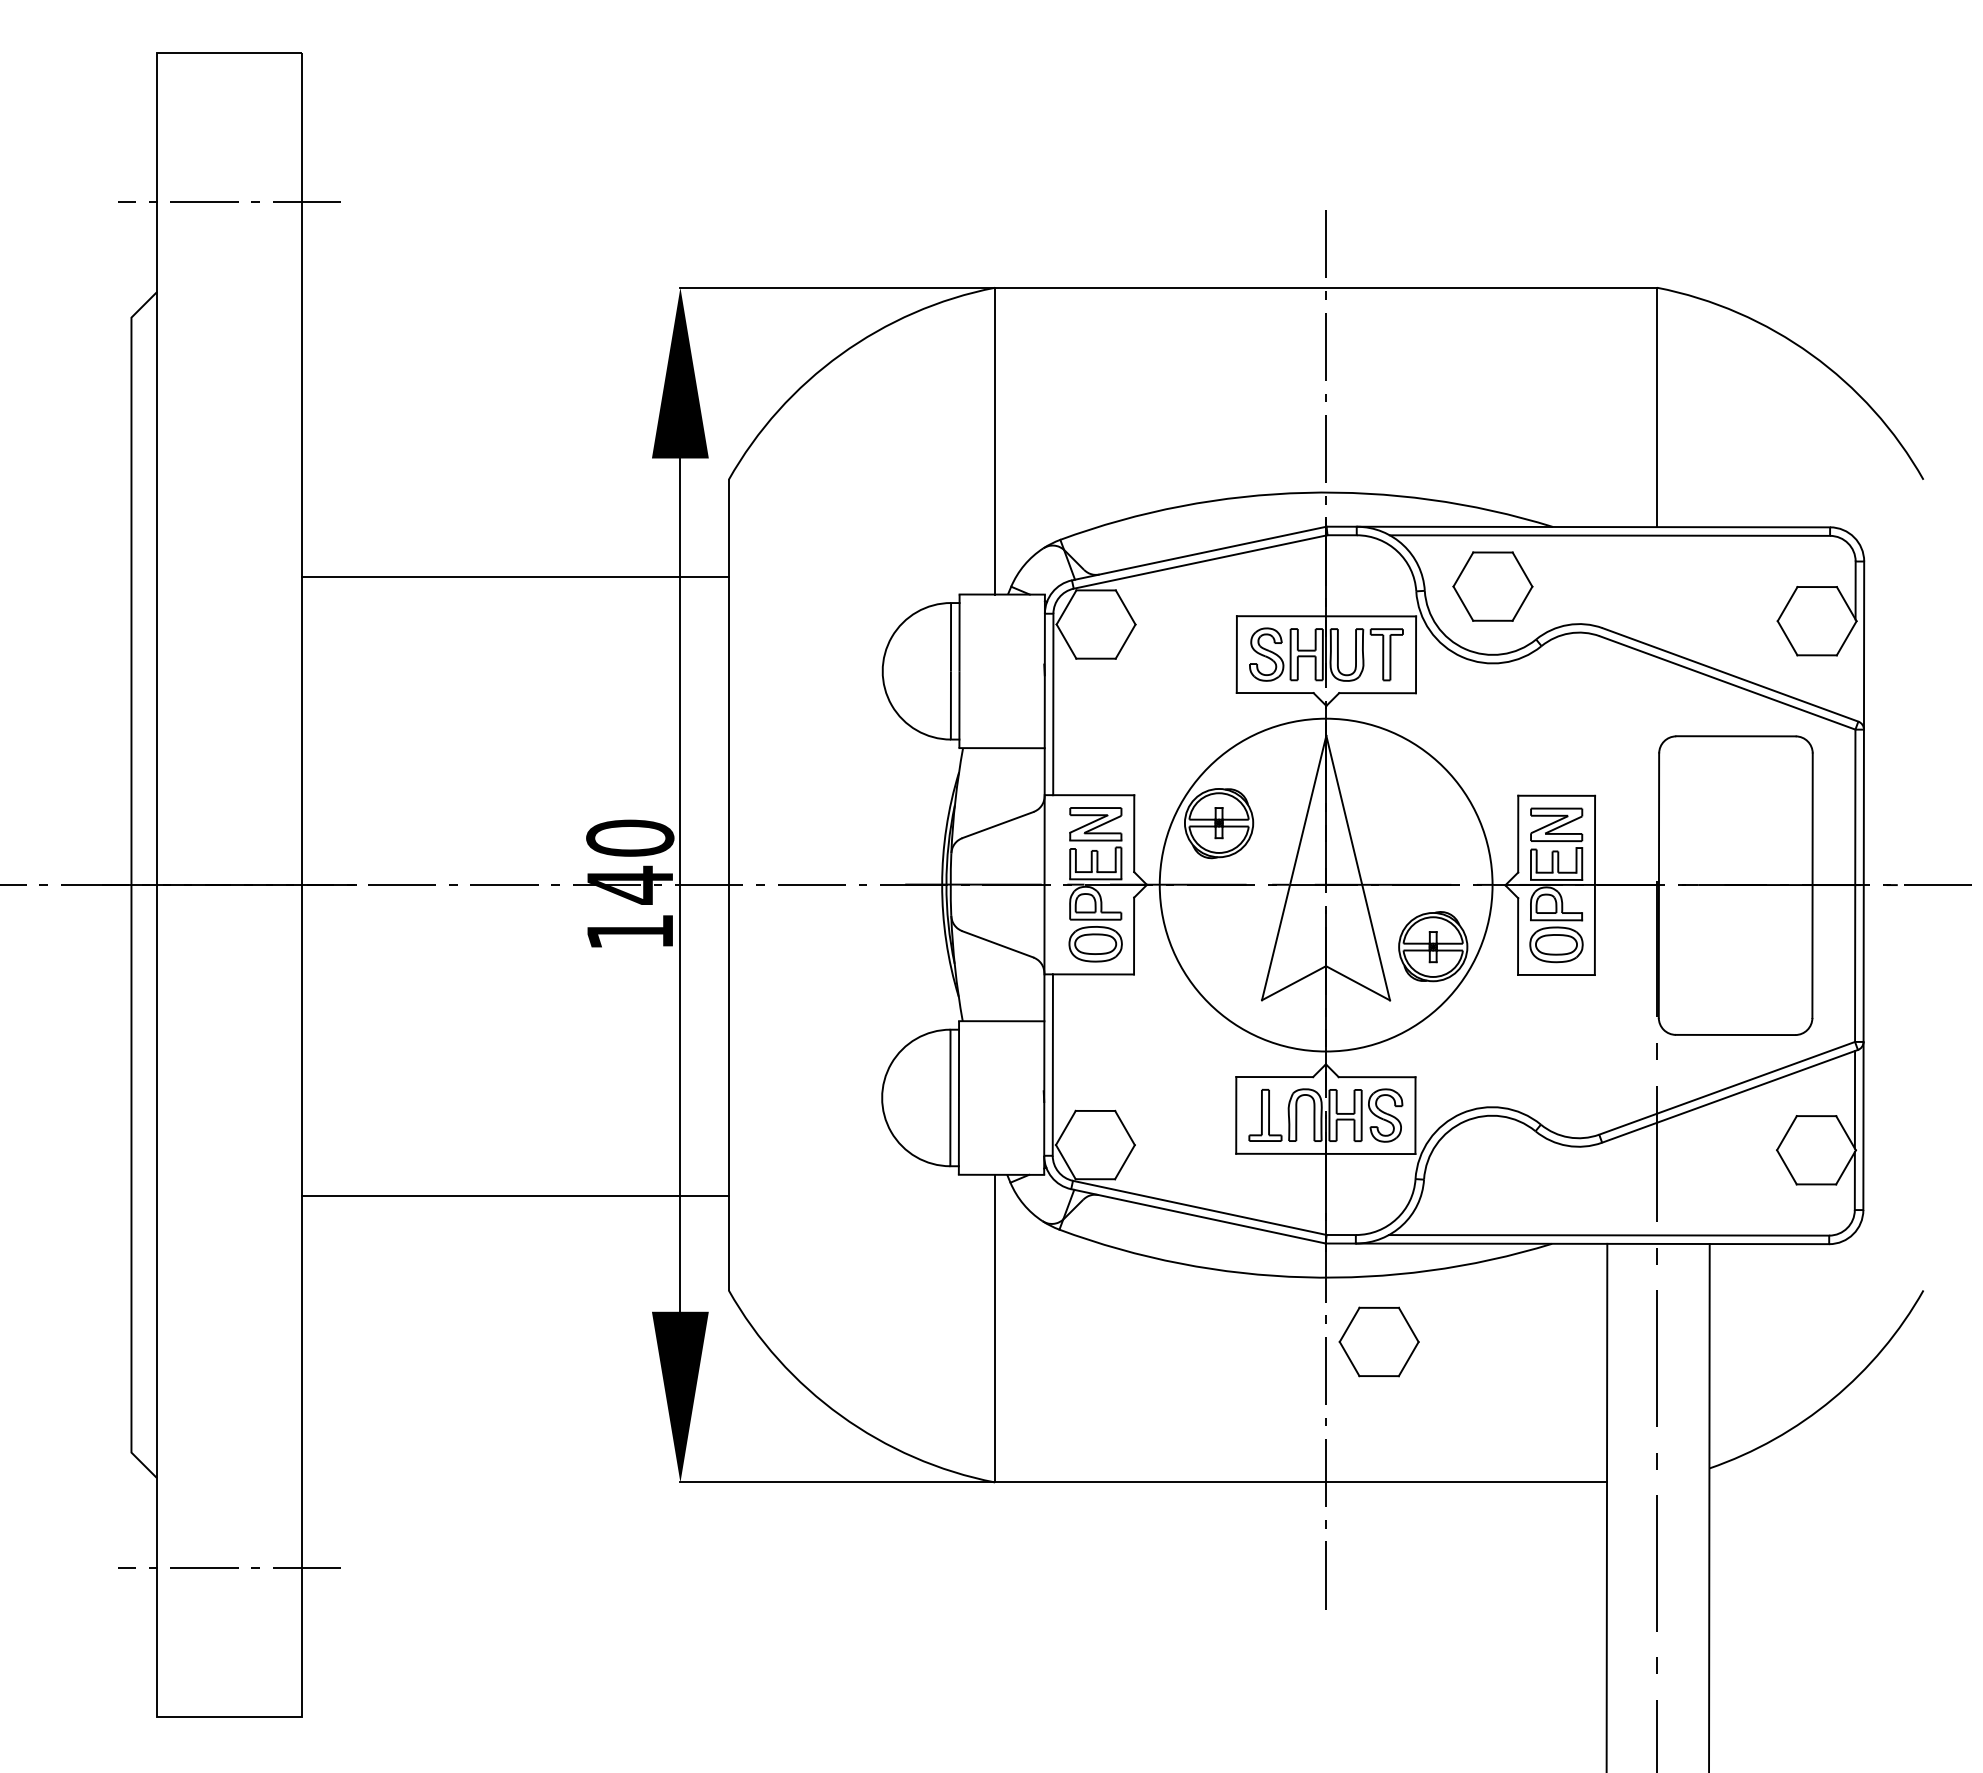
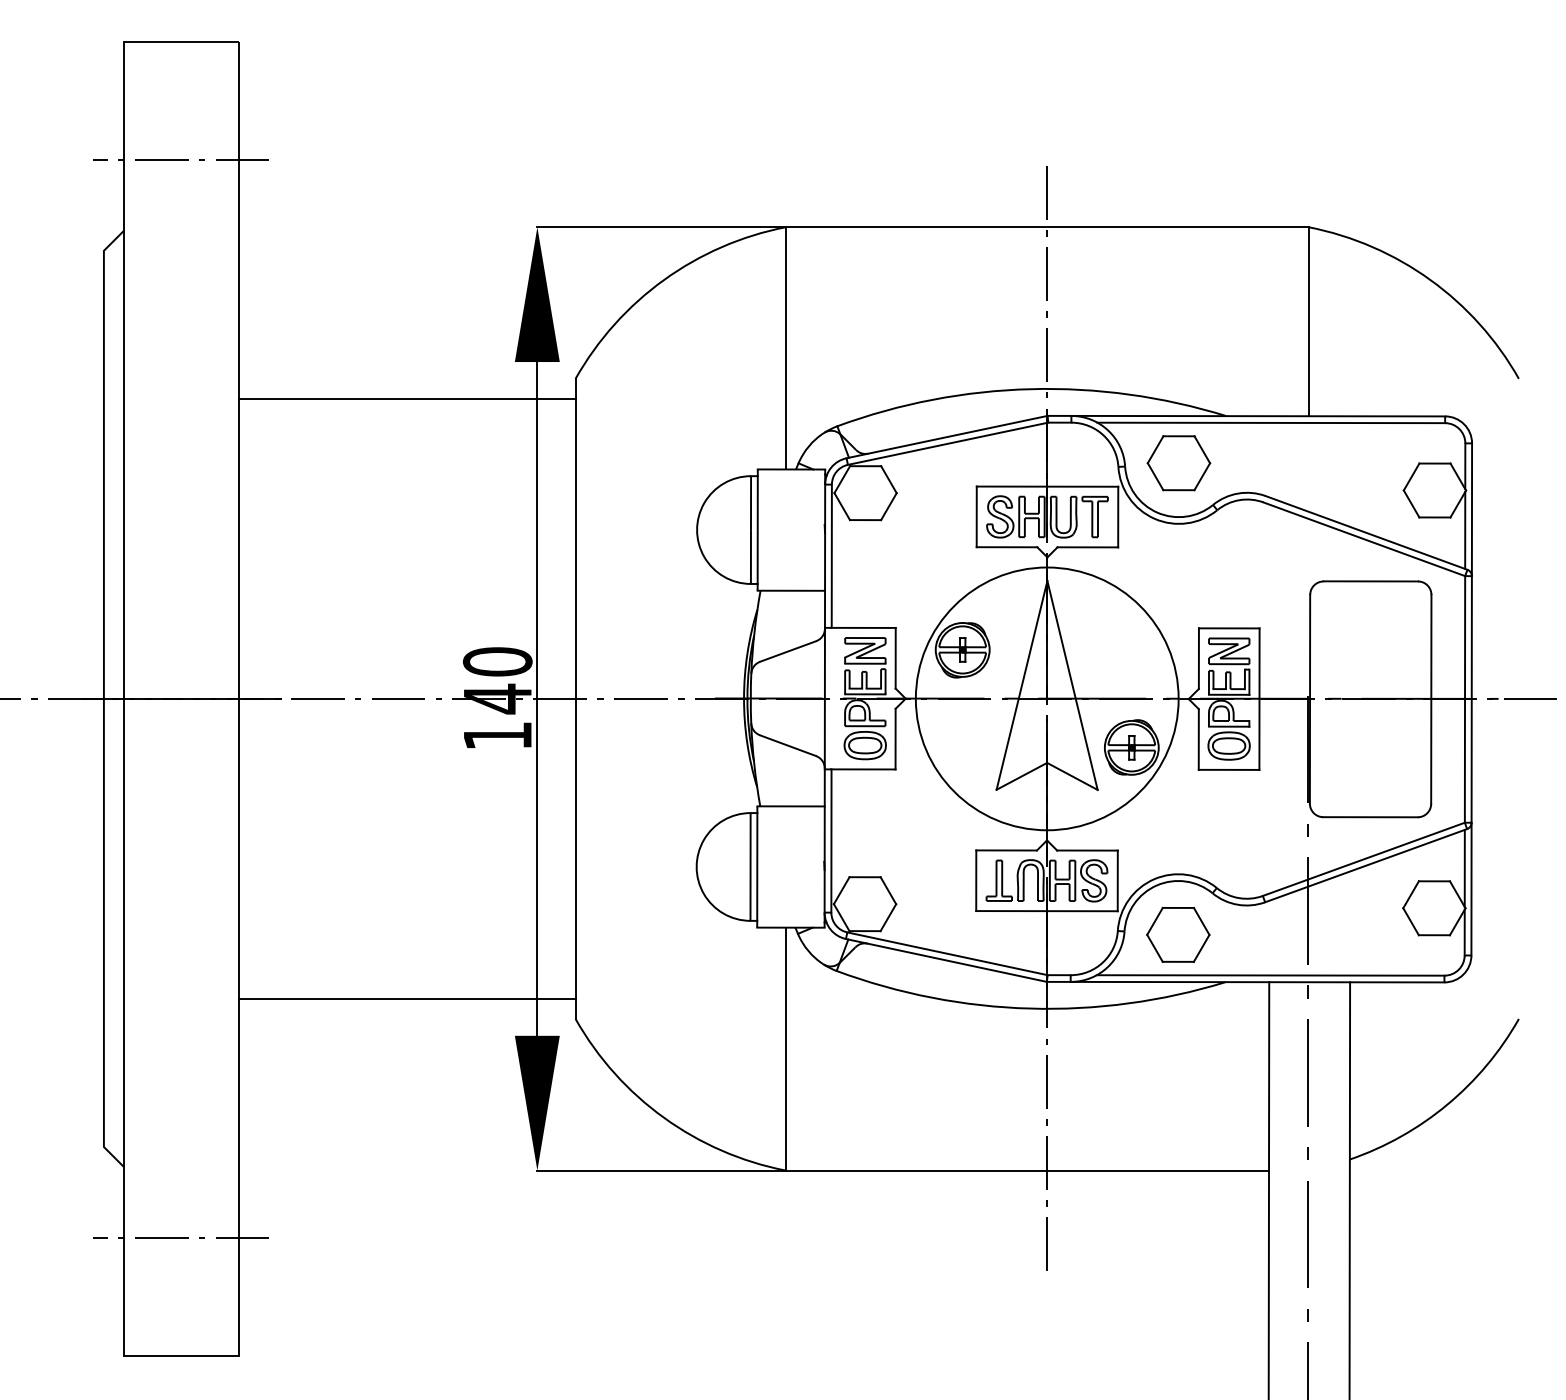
line: (515, 577) -> (407, 399), moved
line: (1855, 671) -> (1465, 530), added
line: (515, 1195) -> (407, 998), moved
part: (1378, 1341) -> (1177, 934), moved

